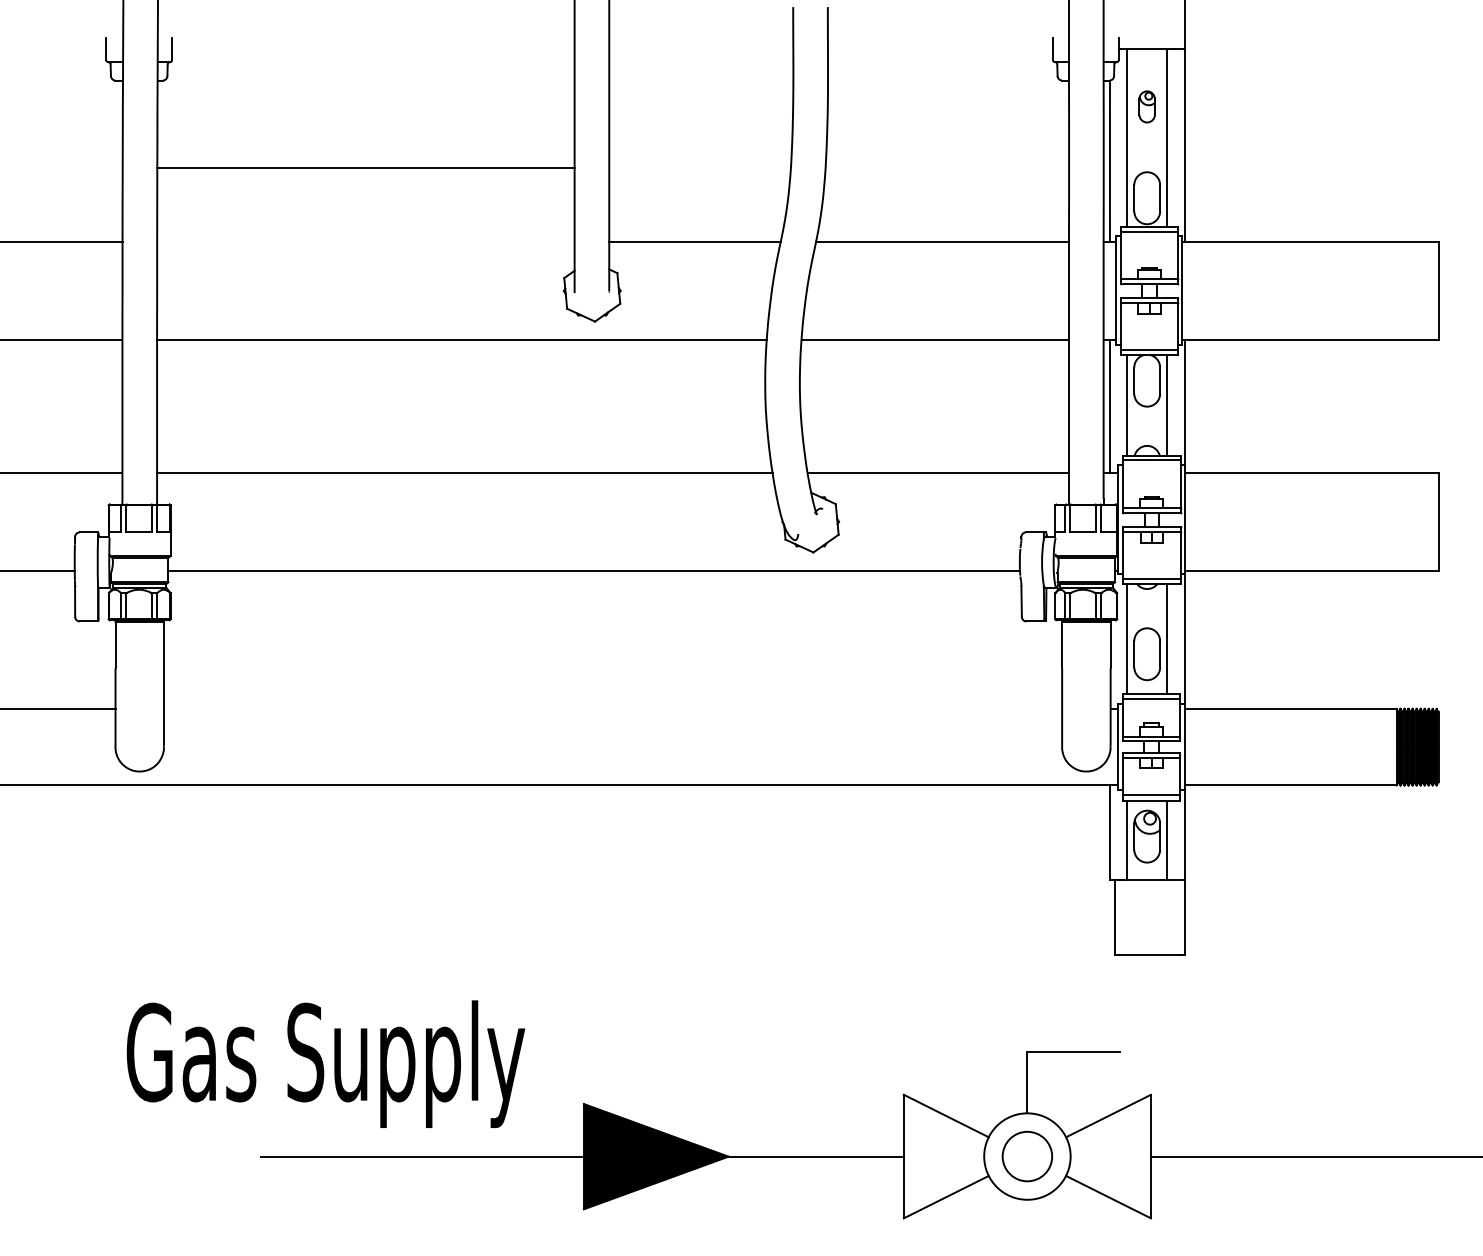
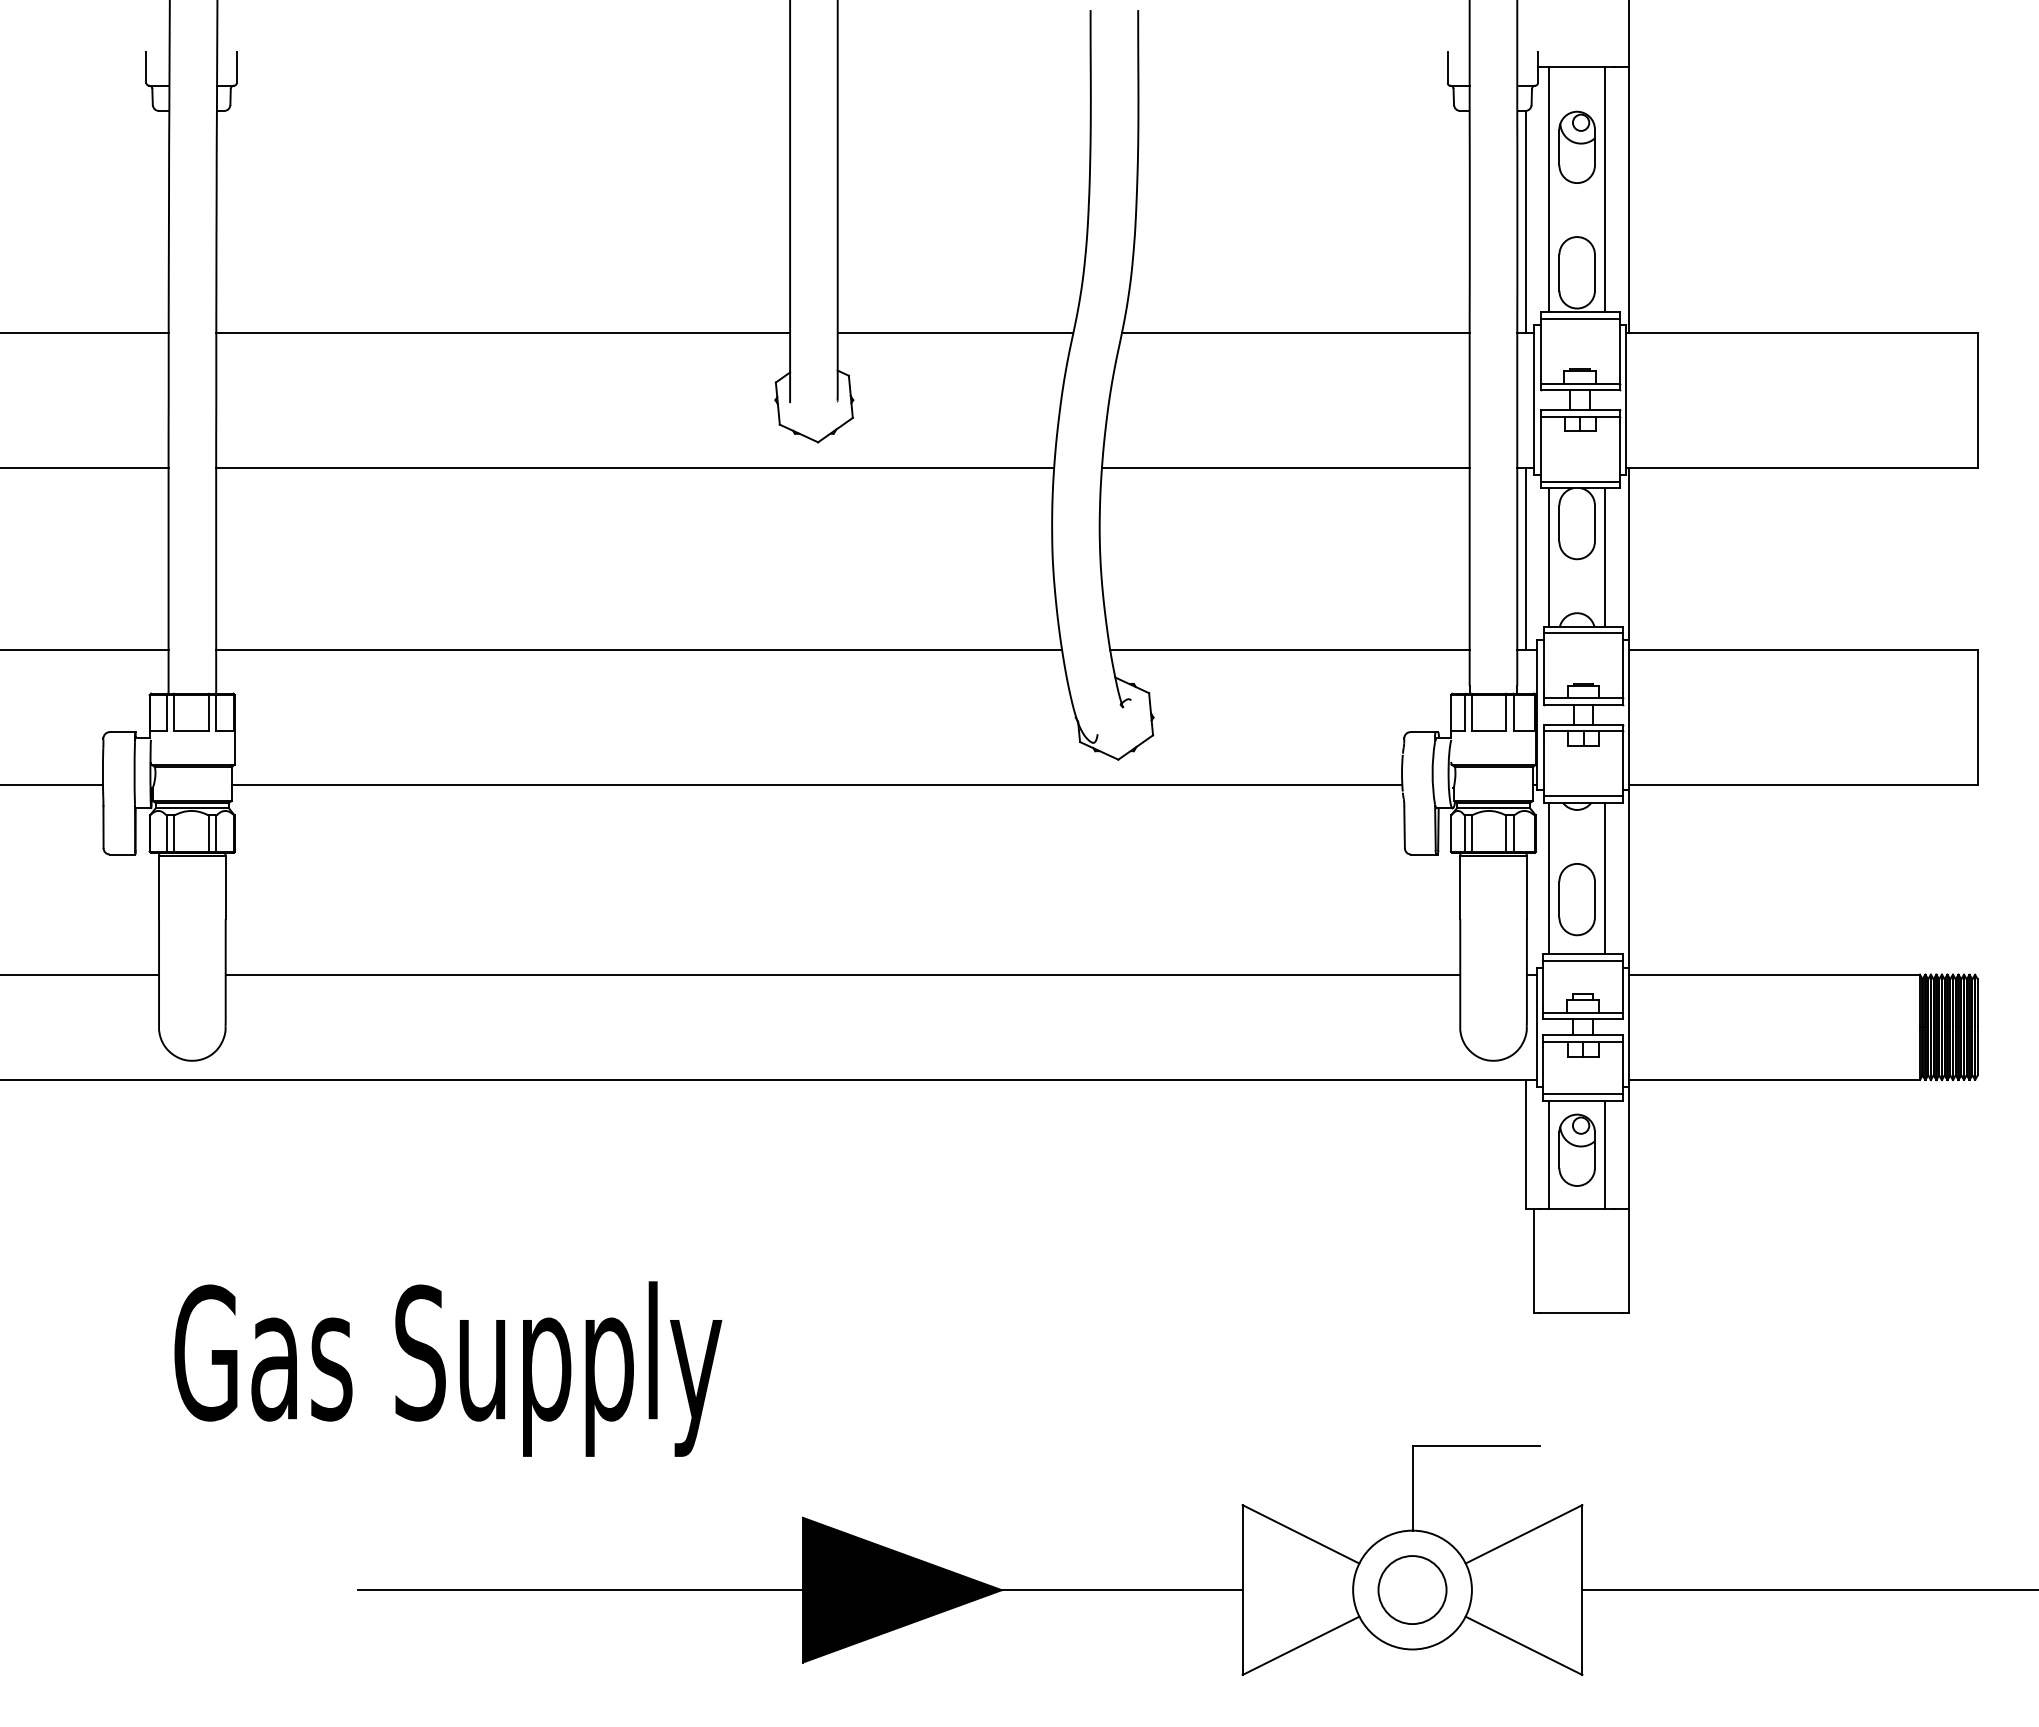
part: (1146, 106) -> (1576, 146), size x1.67
line: (366, 168) -> (503, 332), moved
line: (612, 708) -> (842, 974), added
text: (326, 1063) -> (448, 1368), moved

